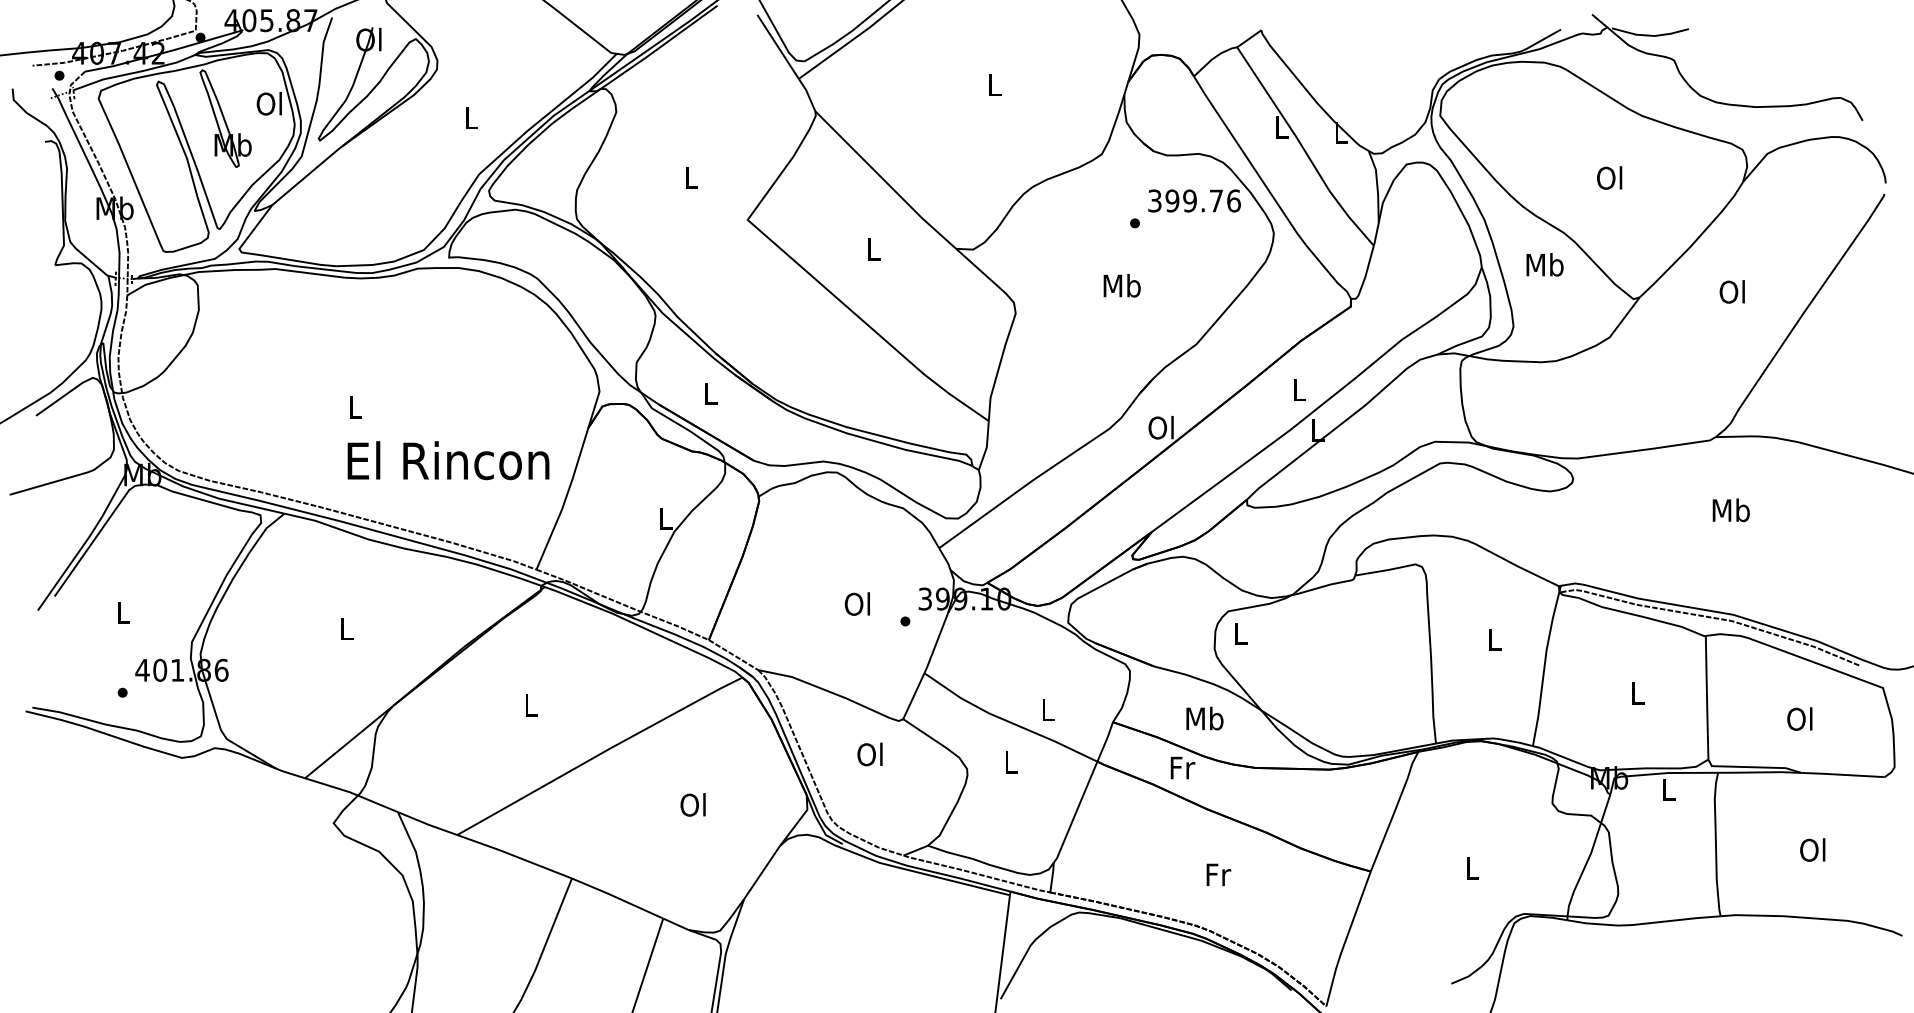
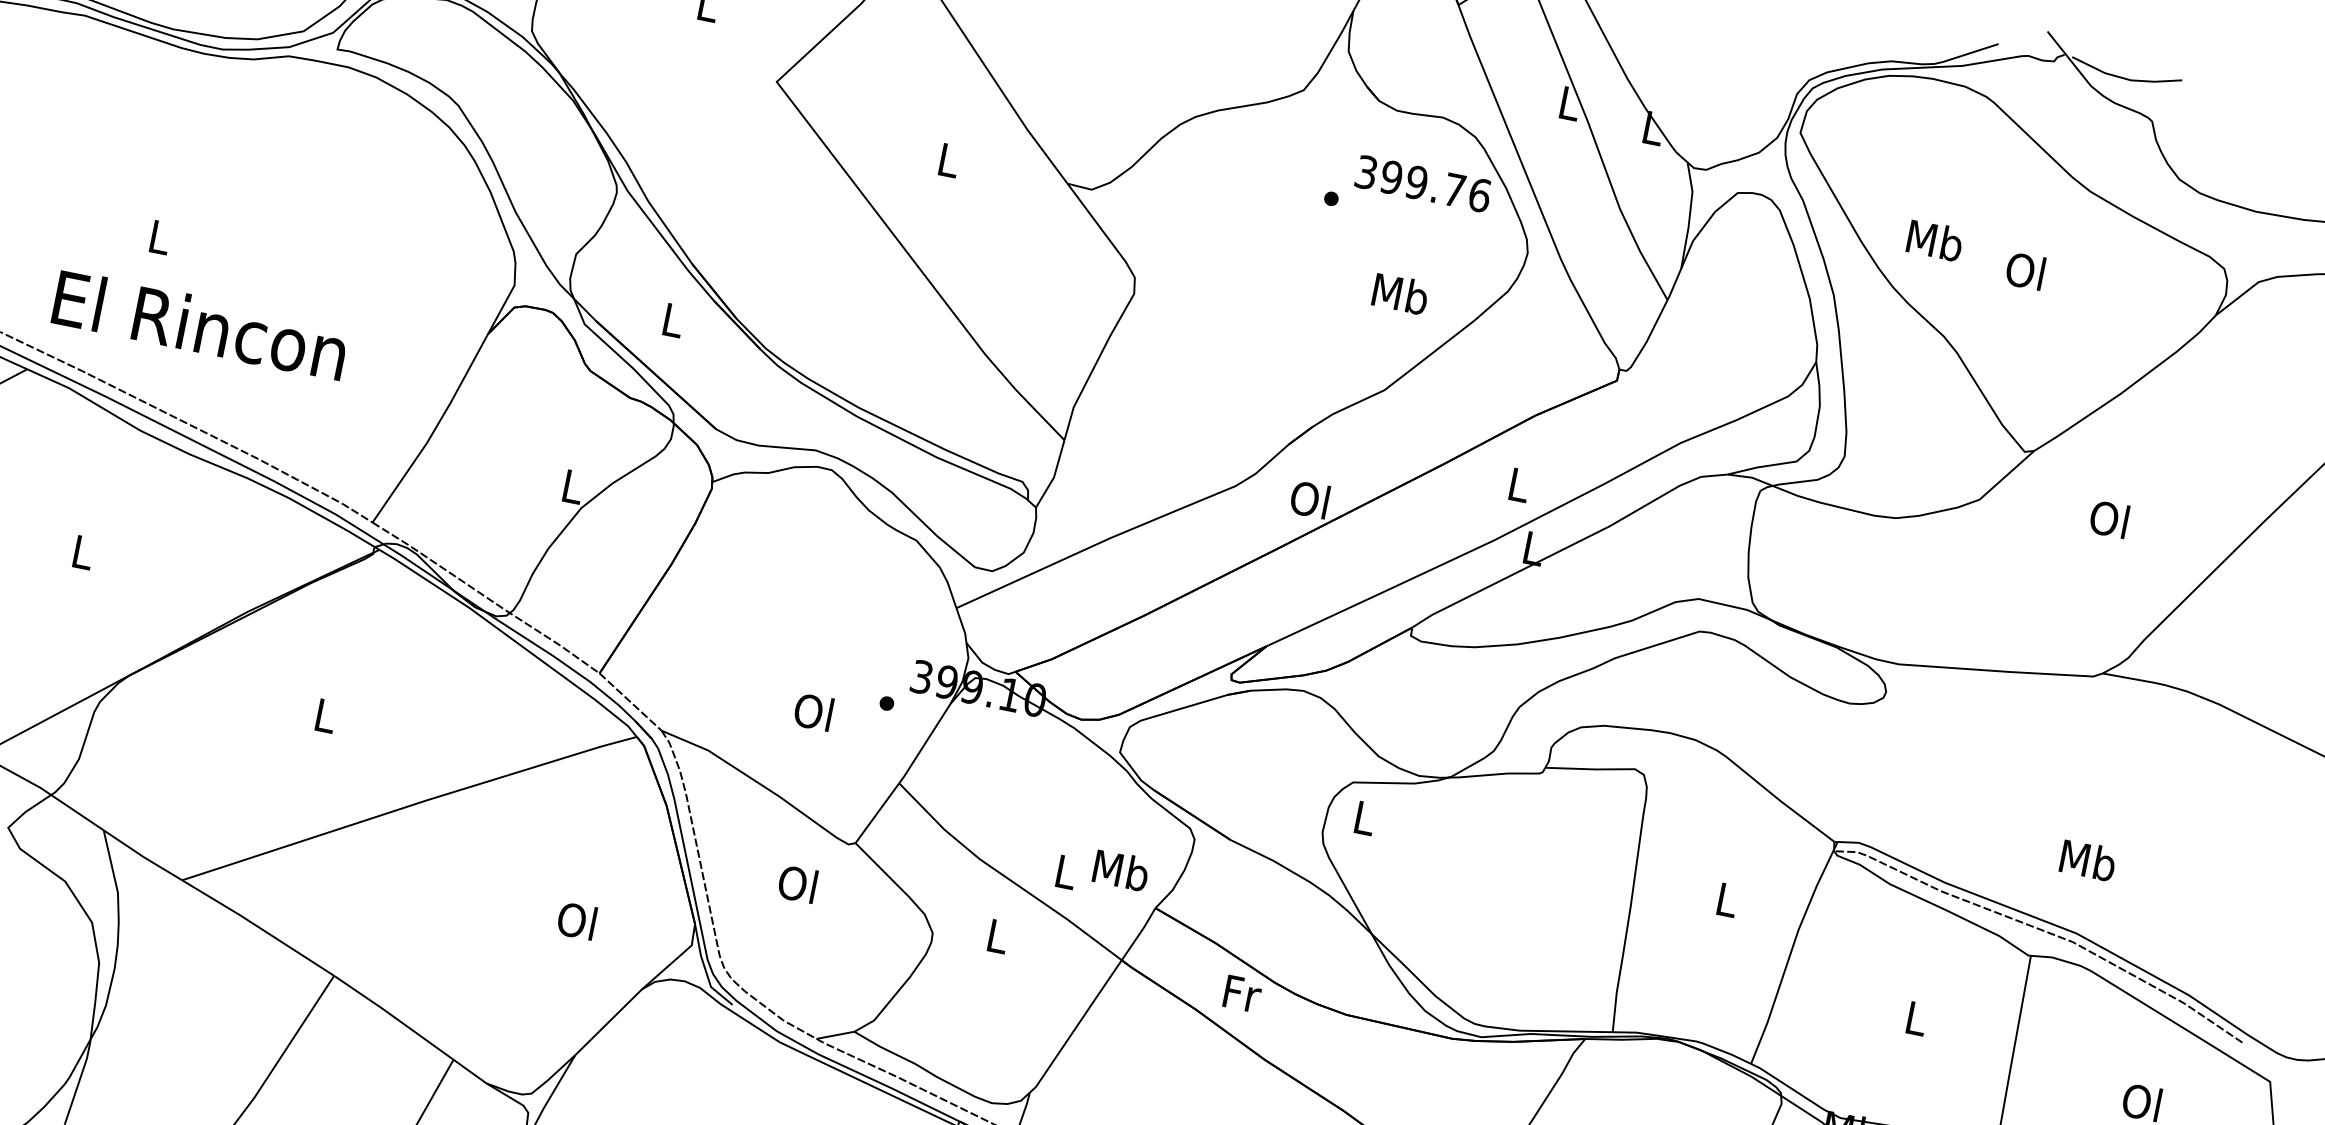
text: (1544, 264) -> (1934, 240), moved
text: (1121, 285) -> (1399, 293), moved
text: (1731, 291) -> (2108, 518), moved
text: (448, 460) -> (200, 324), moved
text: (1730, 510) -> (2087, 860), moved
text: (856, 603) -> (812, 710), moved
text: (1204, 718) -> (1120, 870), moved
text: (692, 804) -> (576, 920), moved

